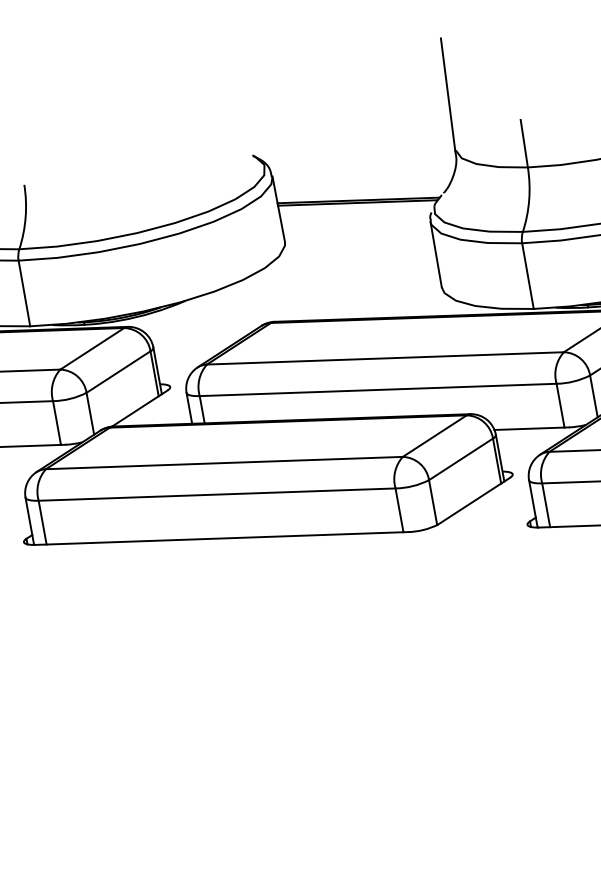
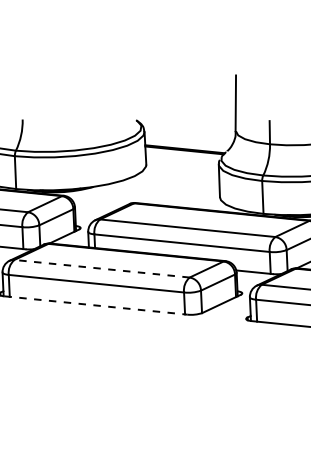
line: (223, 462) -> (101, 268), solid -> dashed
line: (221, 538) -> (95, 305), solid -> dashed

